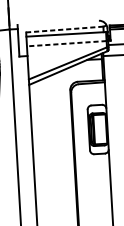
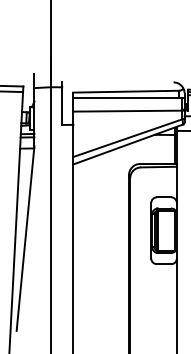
line: (64, 29) -> (126, 91), dashed -> solid
line: (66, 43) -> (127, 111), dashed -> solid

